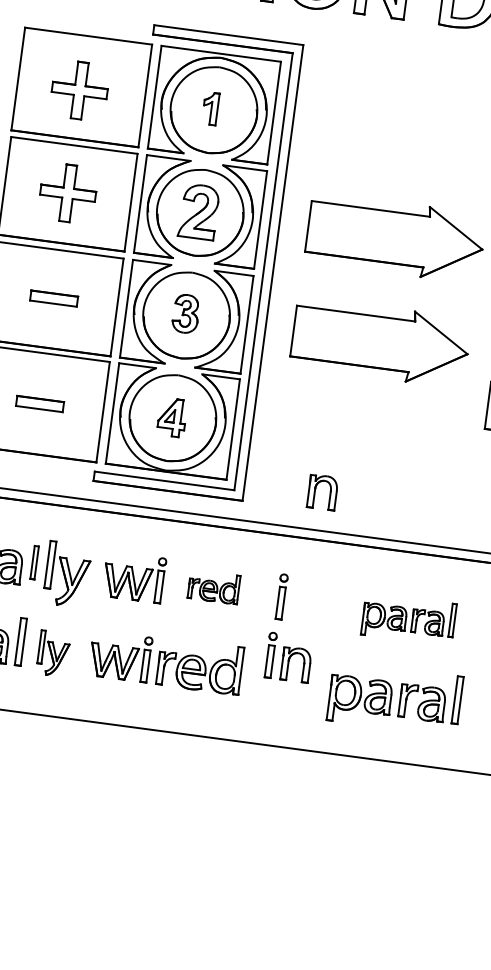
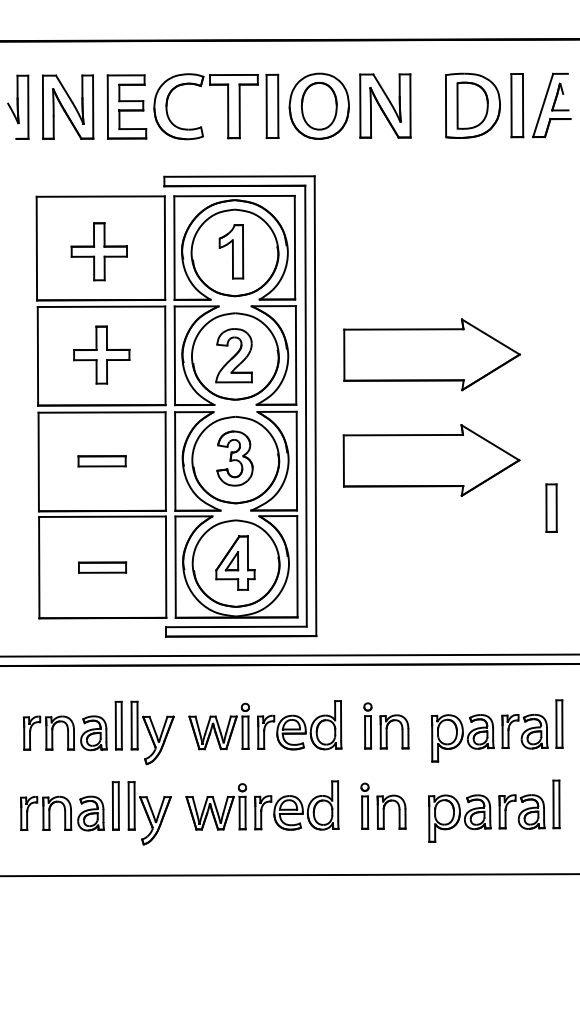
part: (210, 108) -> (231, 251), size x1.67
part: (185, 313) -> (234, 458), size x1.43
part: (172, 416) -> (235, 562), size x1.43
part: (315, 491) -> (387, 731), moved
part: (34, 562) -> (118, 725), size x1.43
part: (213, 587) -> (299, 725), size x1.67
part: (408, 618) -> (496, 730), size x1.43
part: (53, 653) -> (149, 813), size x1.43
part: (288, 657) -> (383, 805), moved

